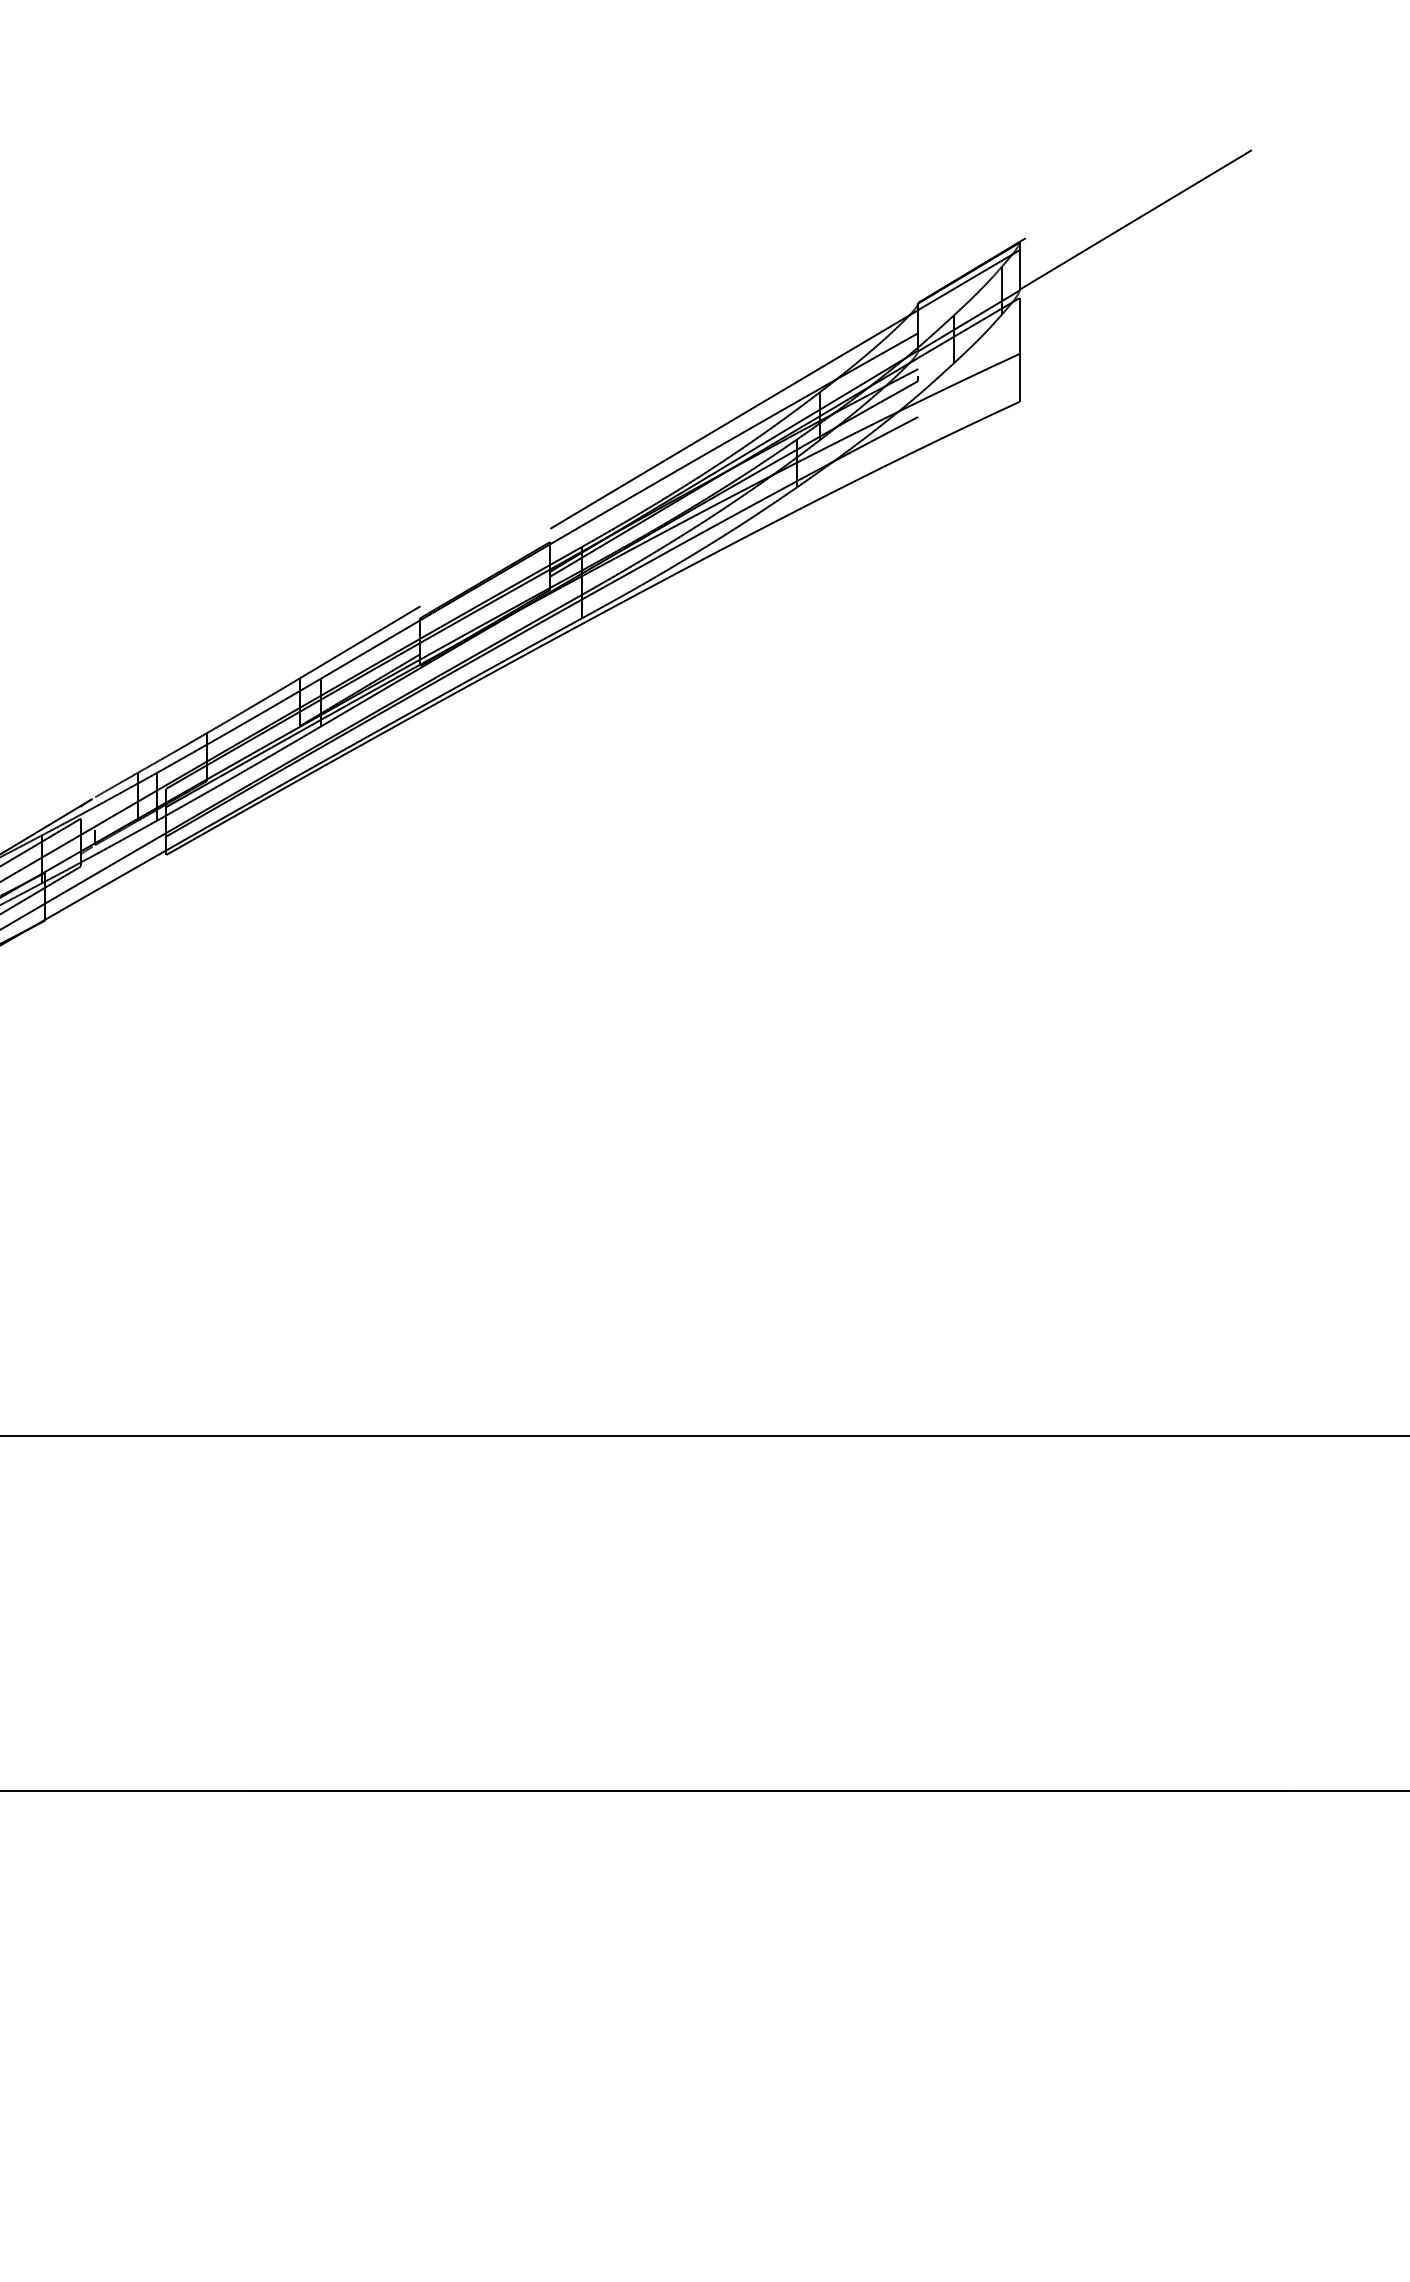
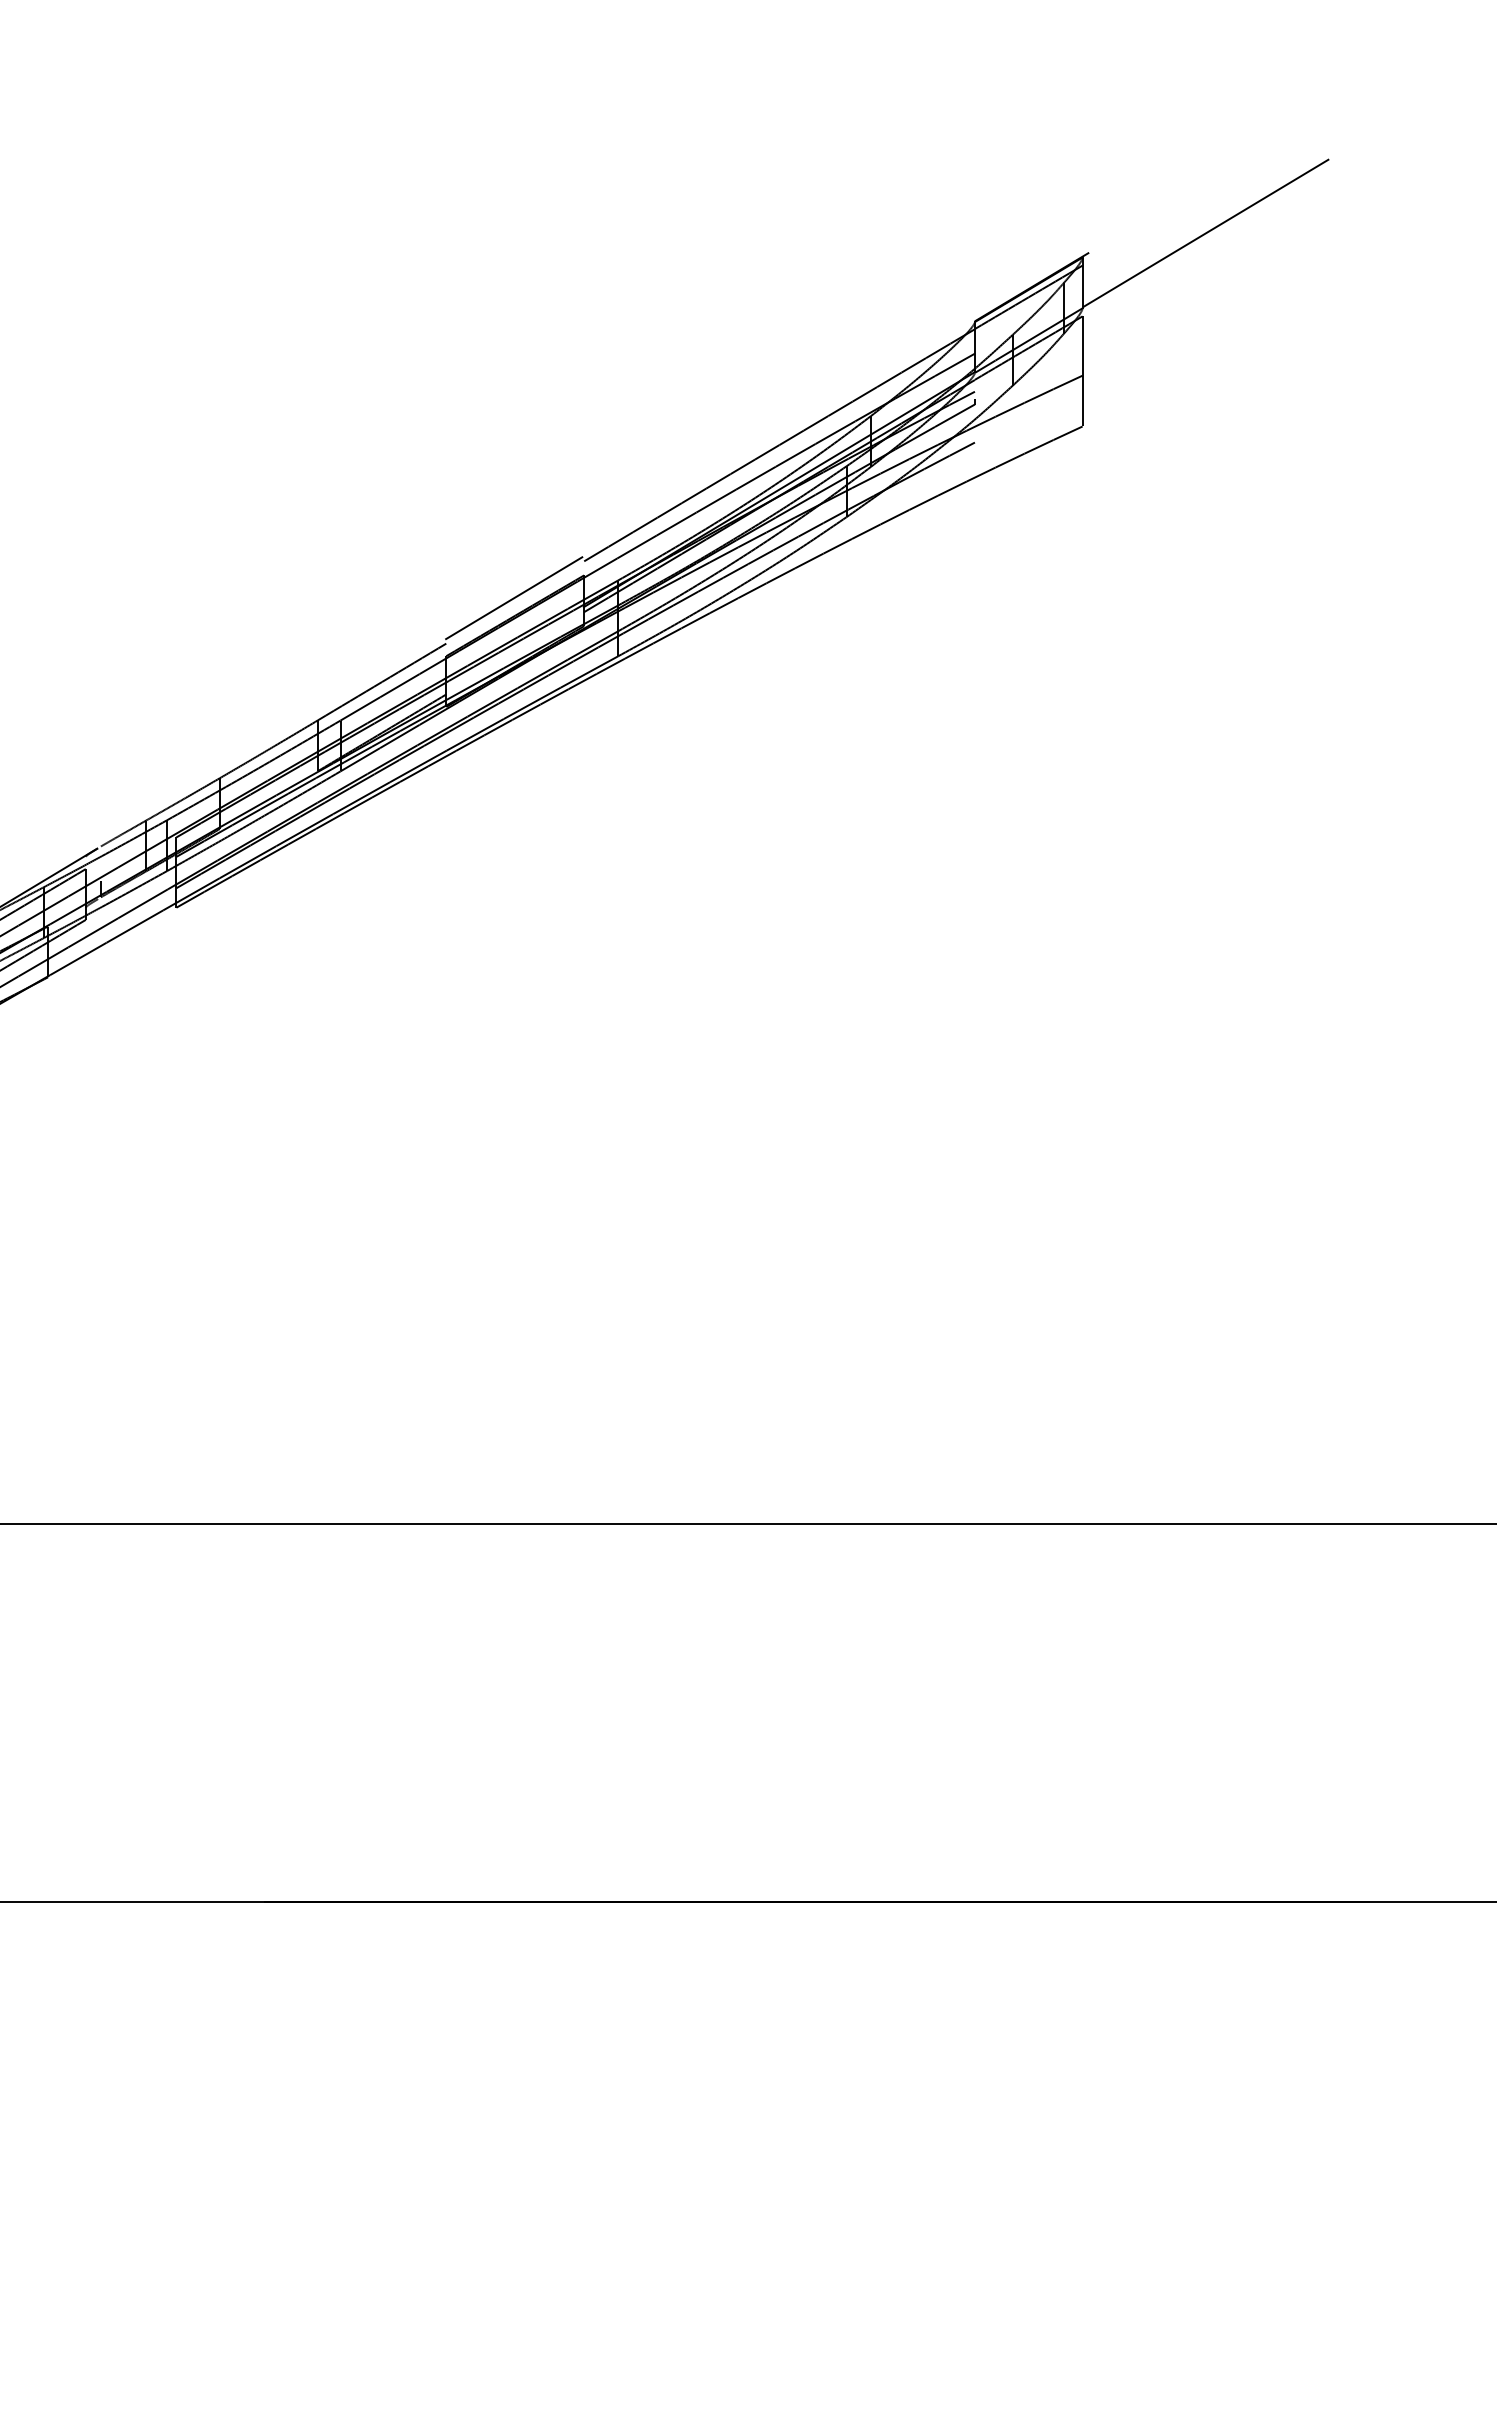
line: (484, 562) -> (514, 597), added

